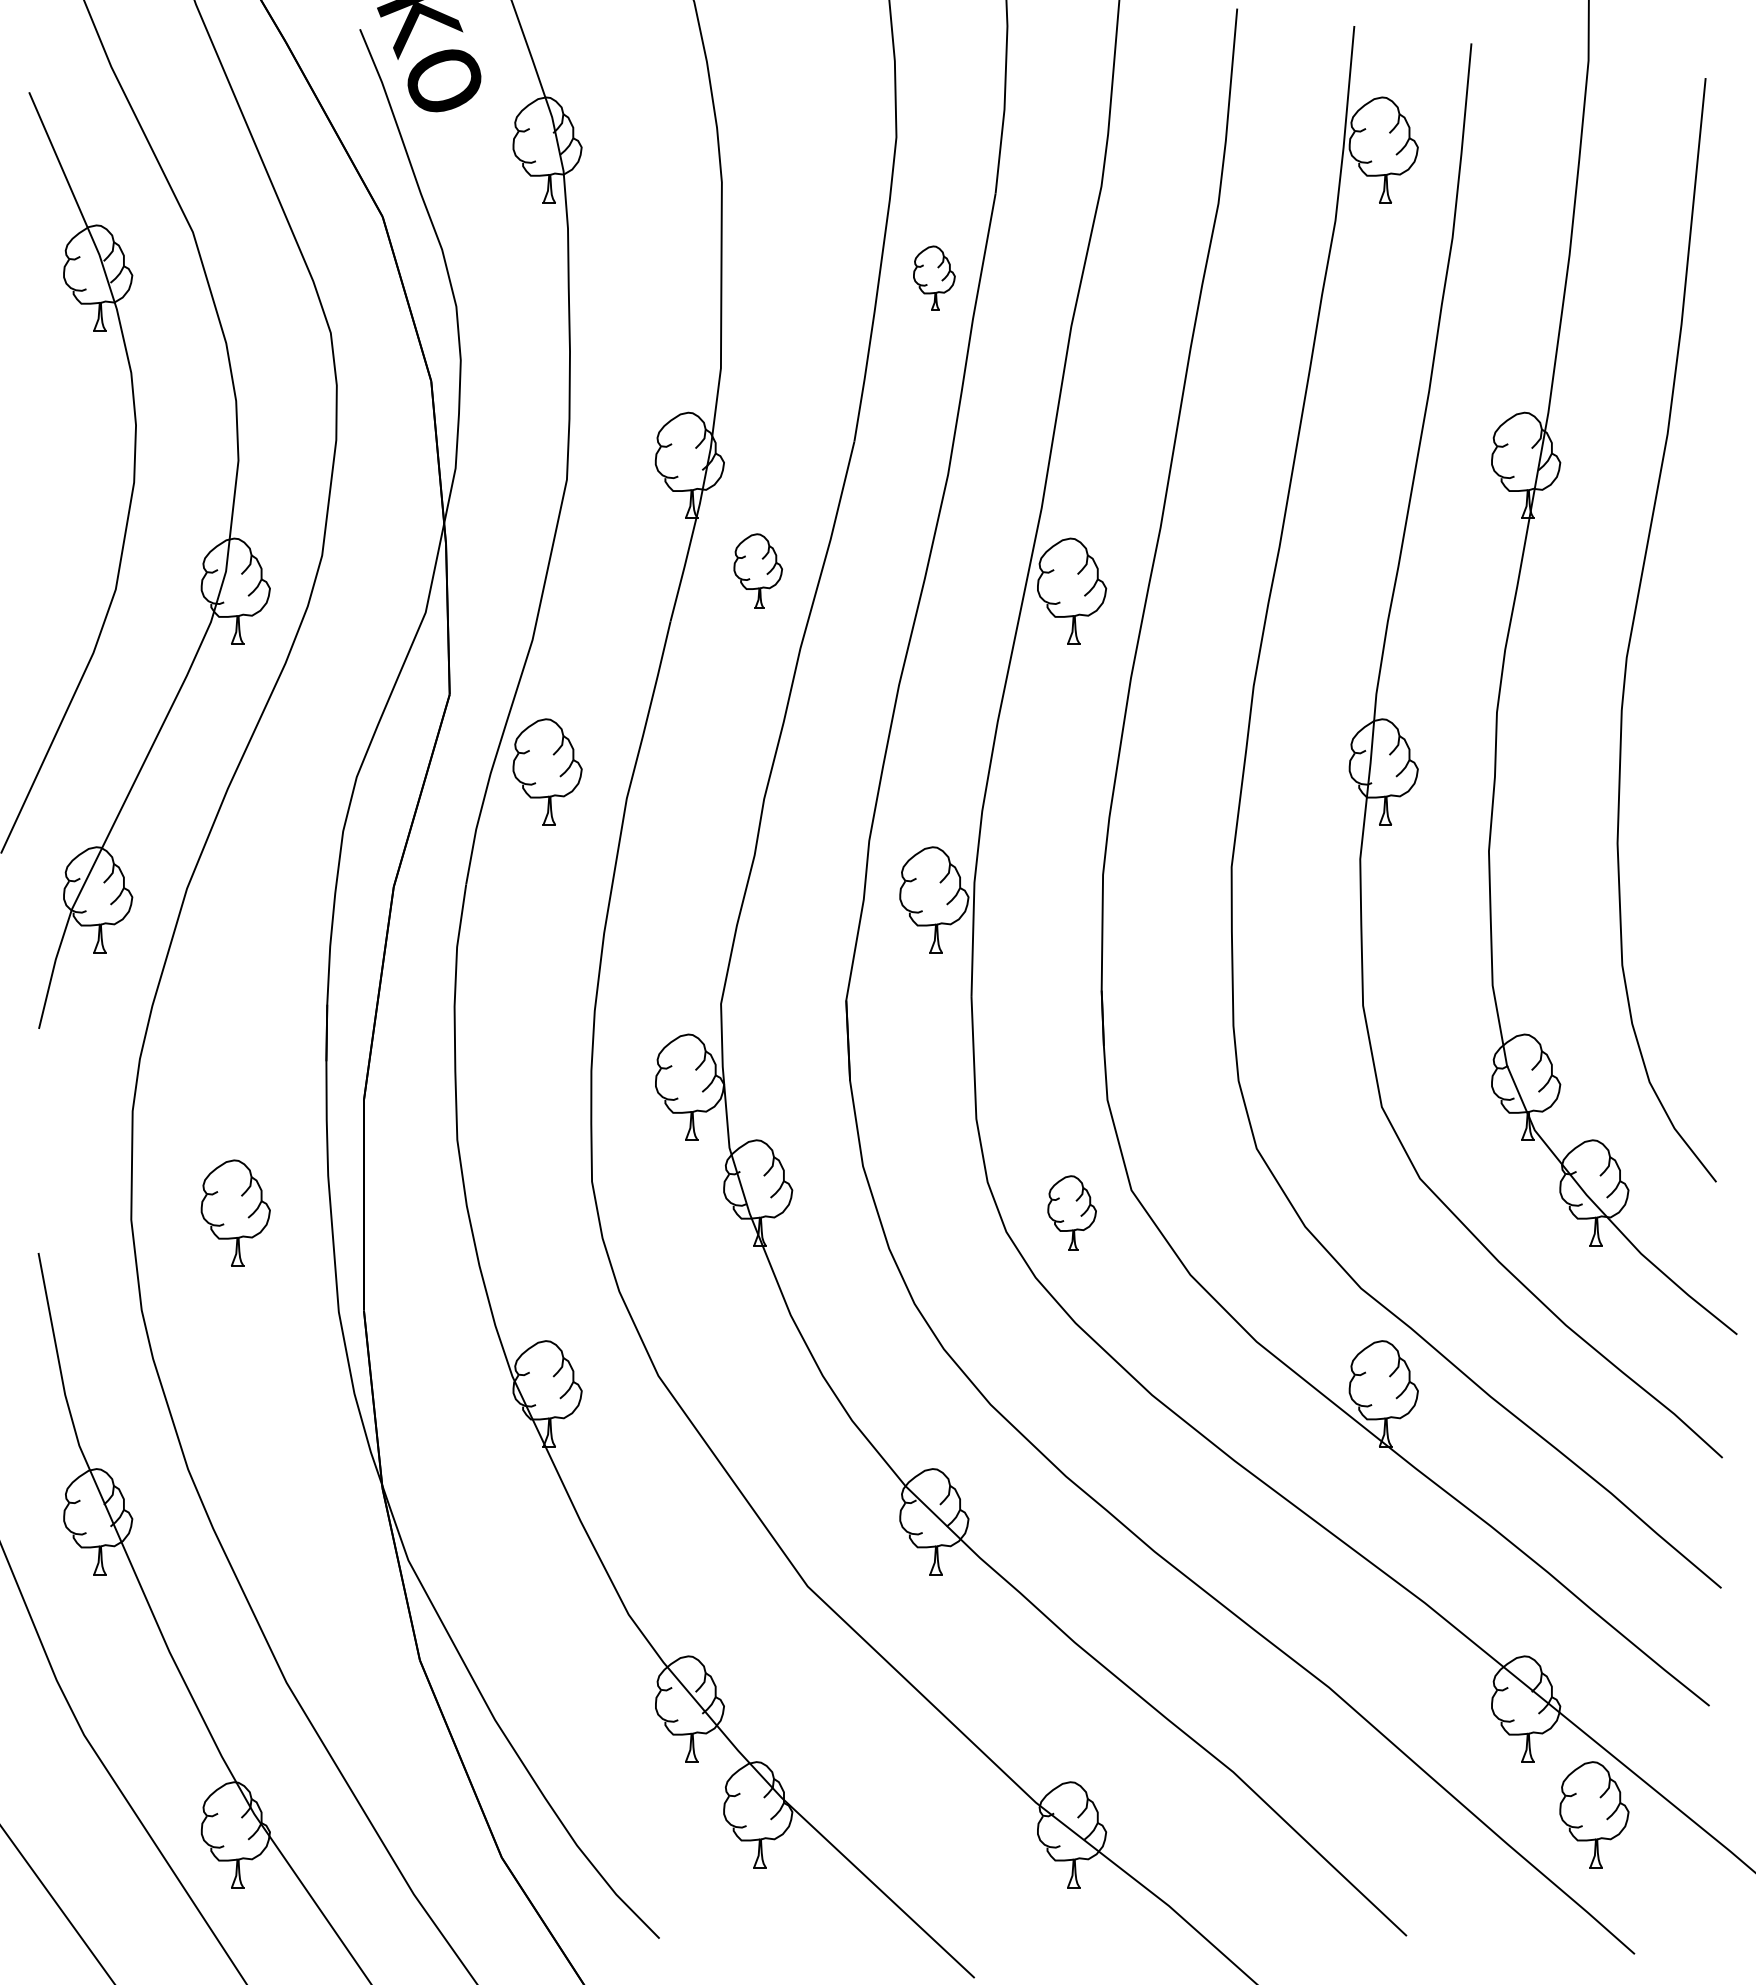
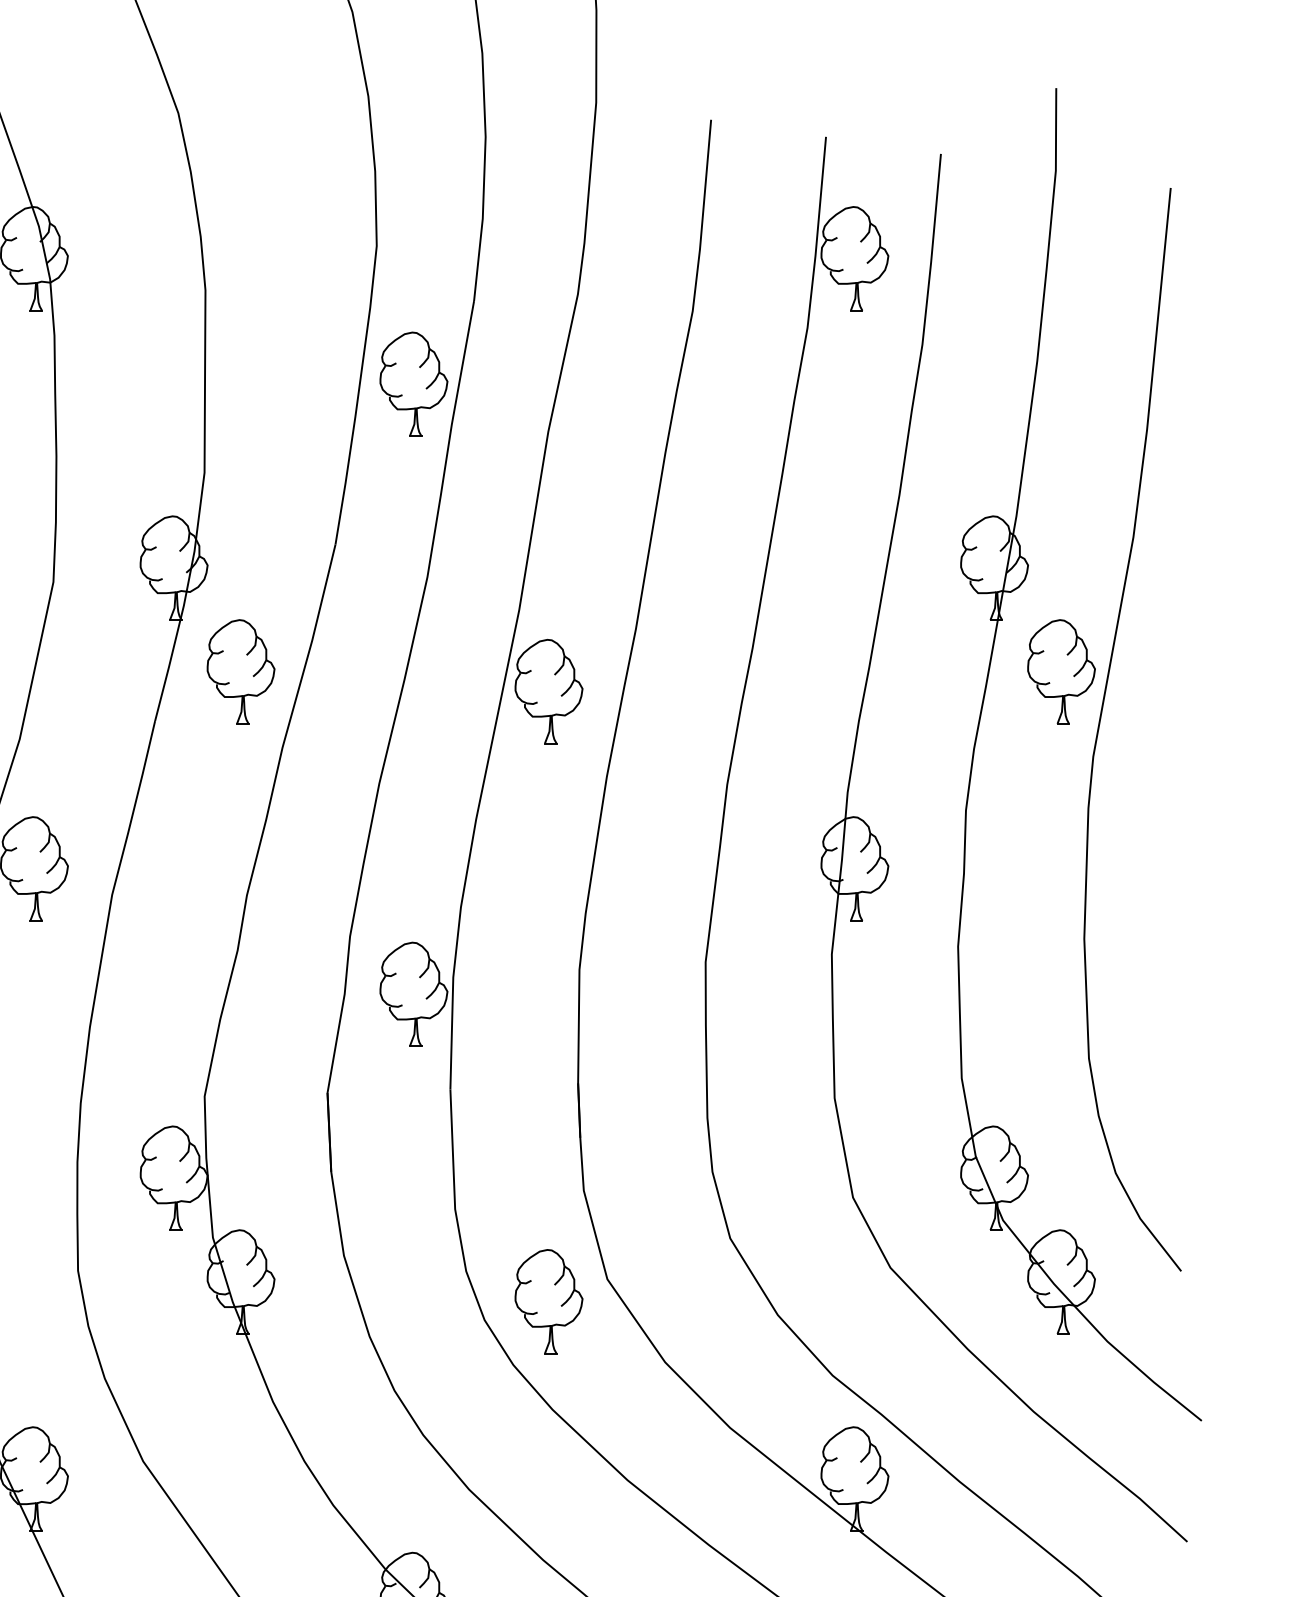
part: (934, 277) -> (414, 383), size x1.67
part: (758, 570) -> (241, 671), size x1.43
part: (1594, 570) -> (1061, 671), added
part: (1072, 1212) -> (549, 1301), size x1.43

